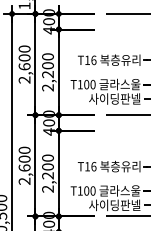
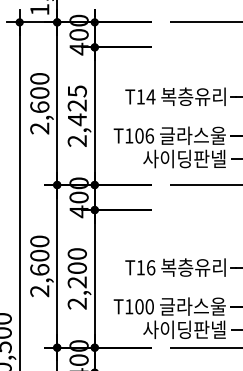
text: (93, 60) -> (150, 97), T16 -> T14
text: (47, 65) -> (76, 105), 2,200 -> 2,425
text: (92, 84) -> (148, 135), T100 -> T106

